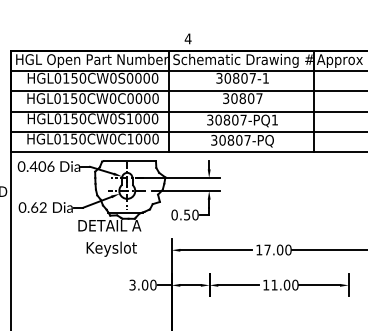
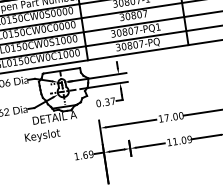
text: (191, 214) -> (110, 101), 0.50 -> 0.37
text: (111, 248) -> (42, 135), moved
text: (142, 284) -> (83, 155), 3.00 -> 1.69
text: (295, 285) -> (189, 139), 11.00 -> 11.09

